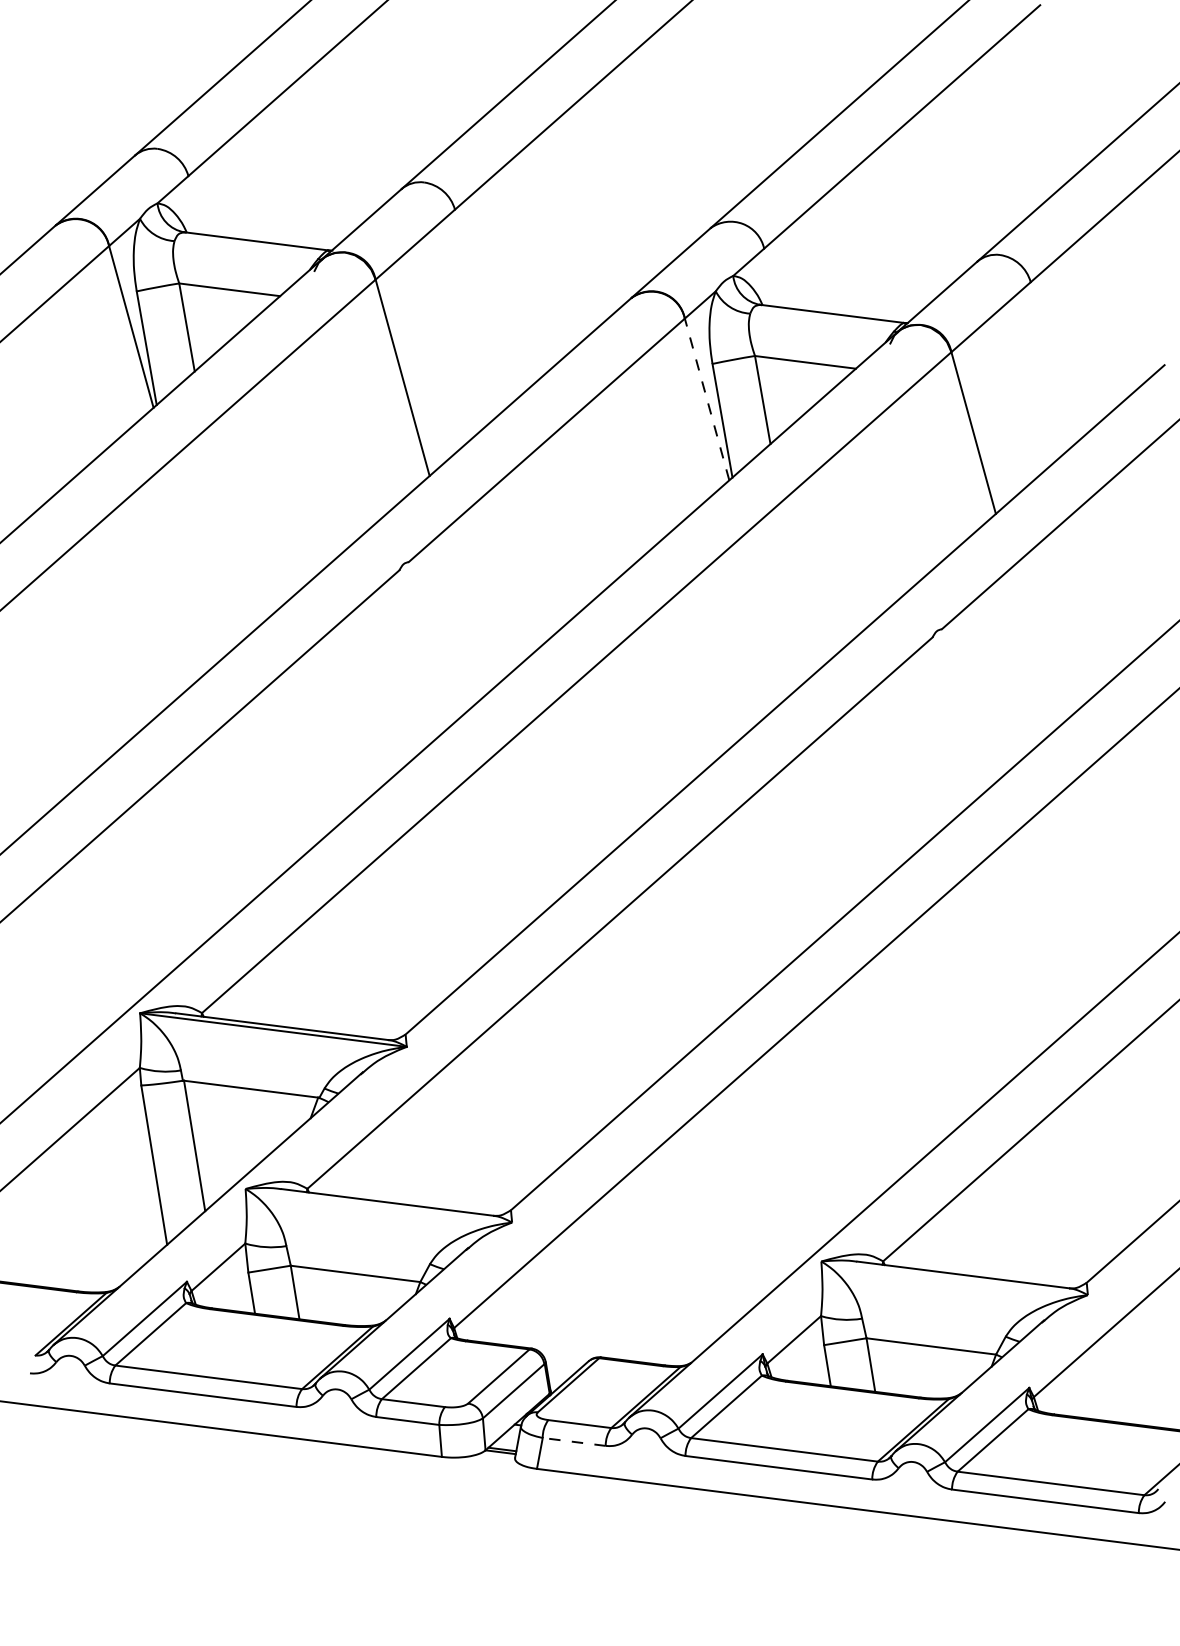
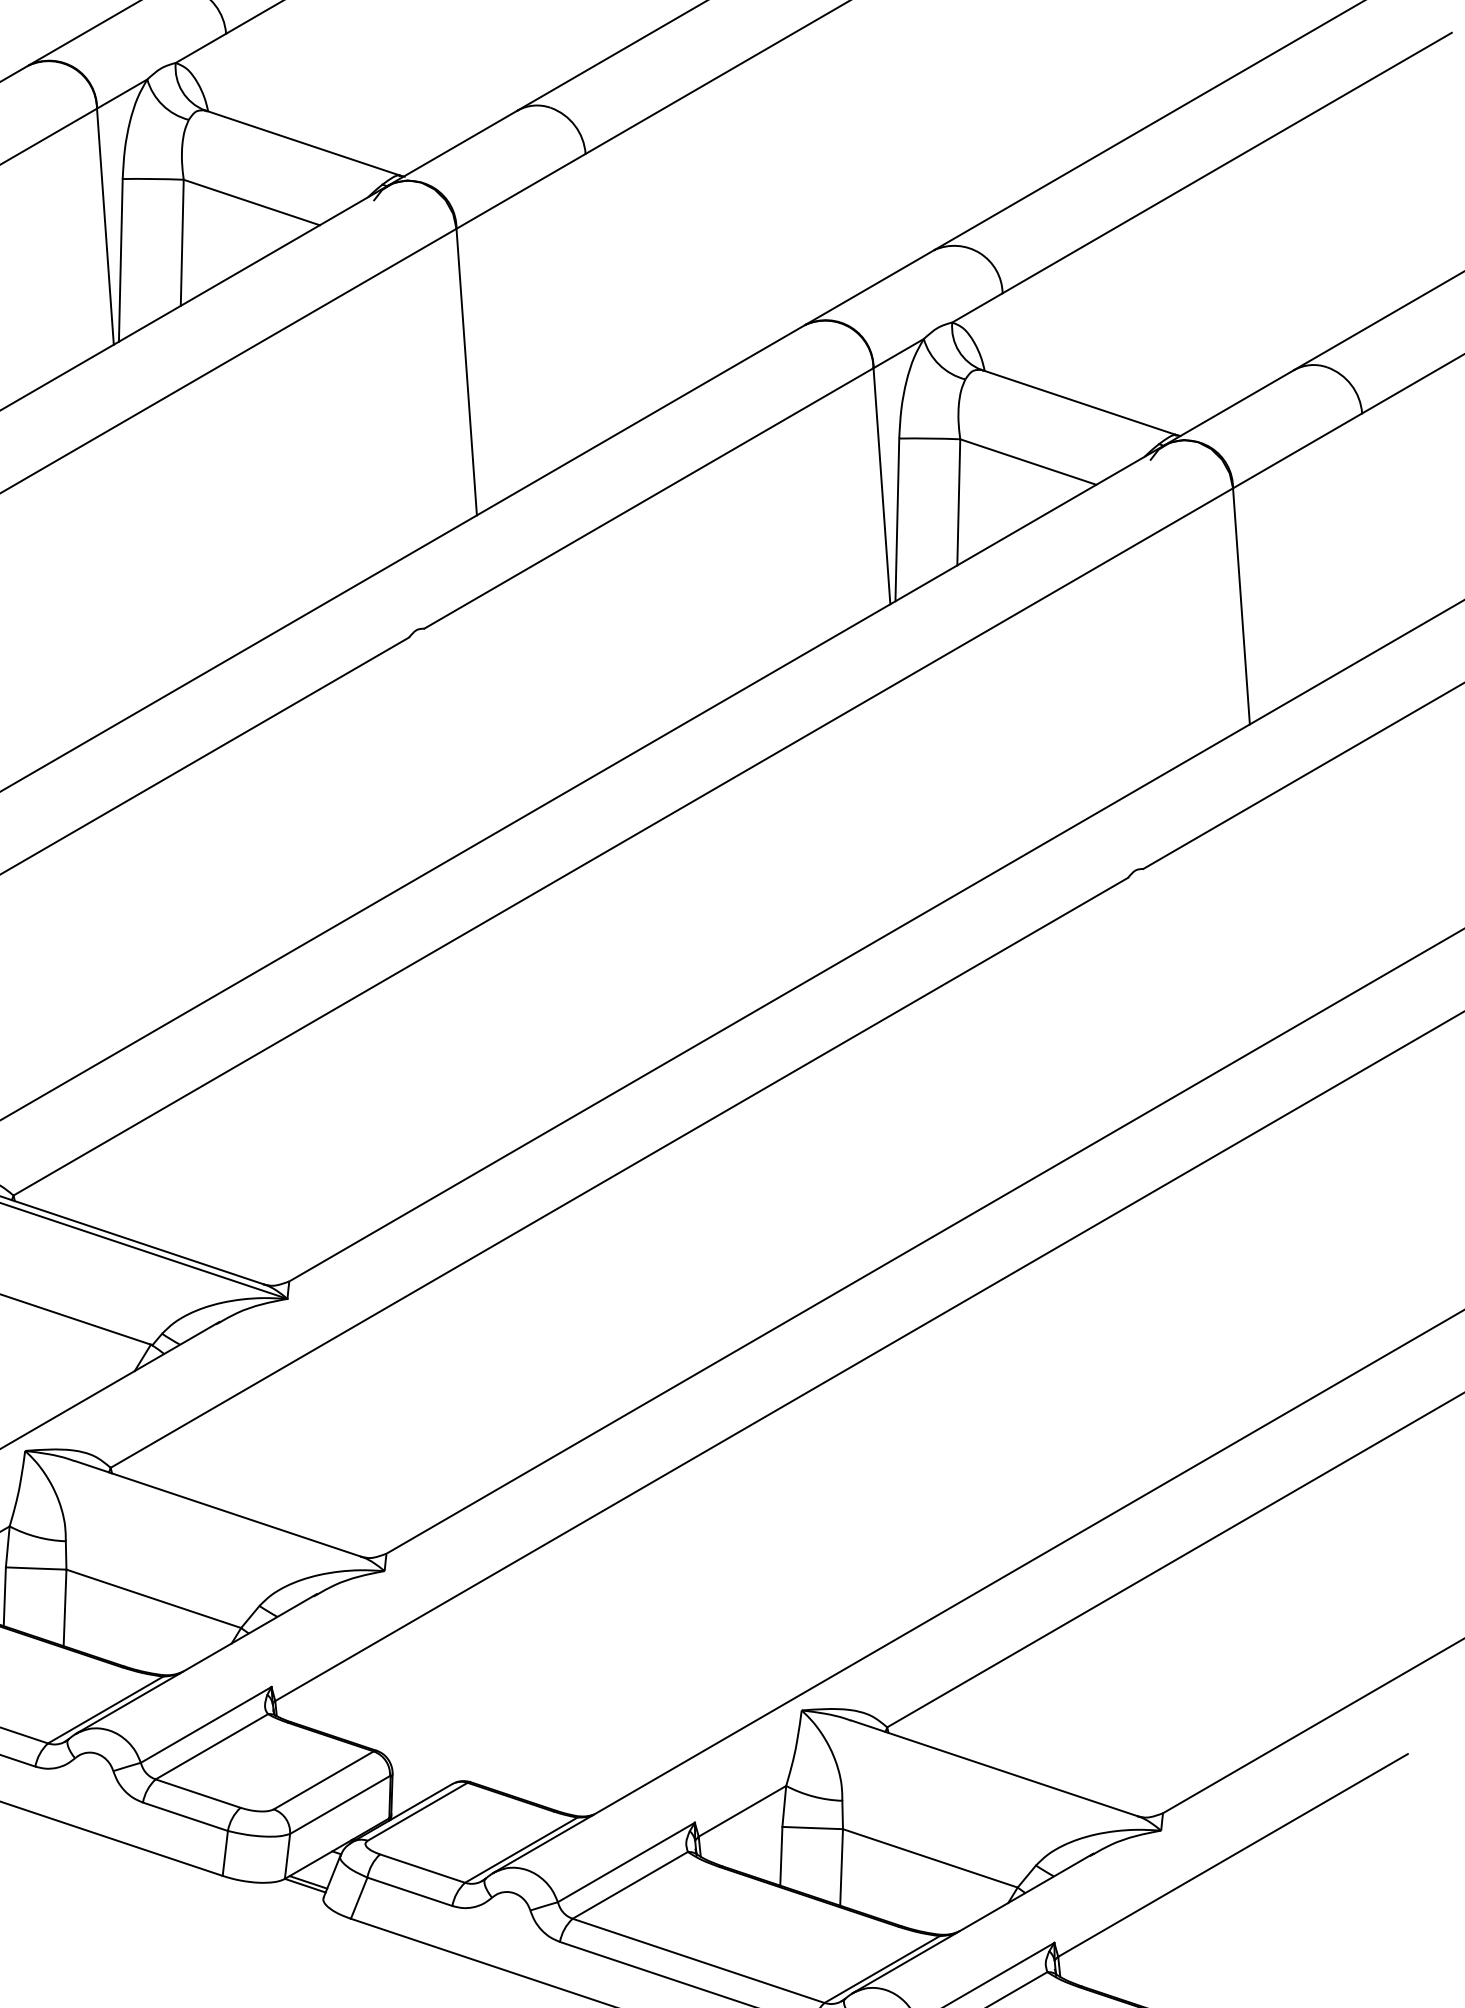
line: (707, 399) -> (882, 486), dashed -> solid
line: (574, 1441) -> (410, 1891), dashed -> solid

